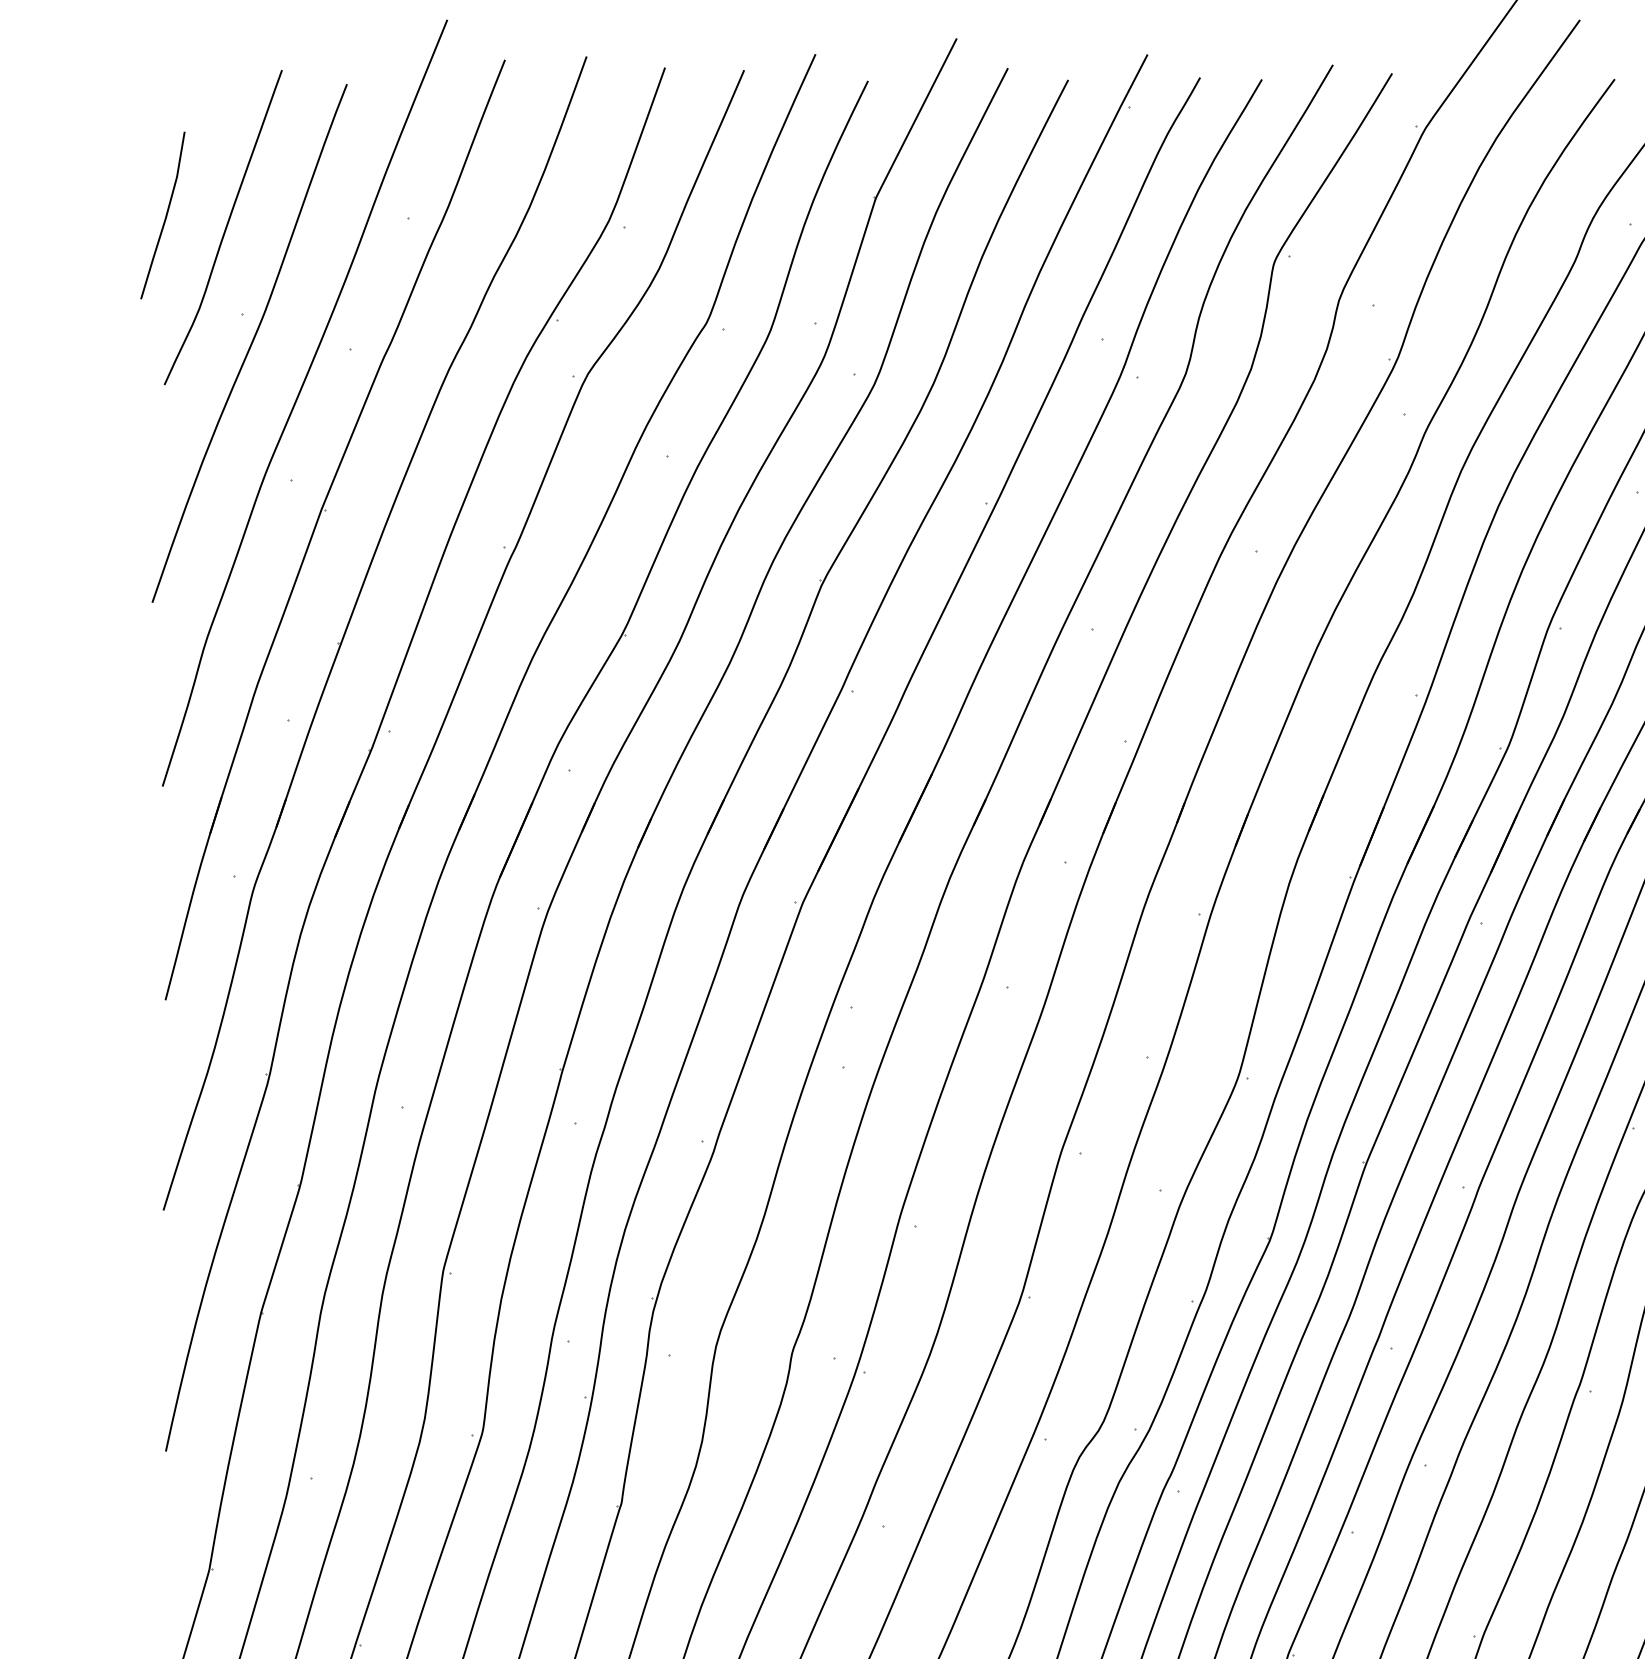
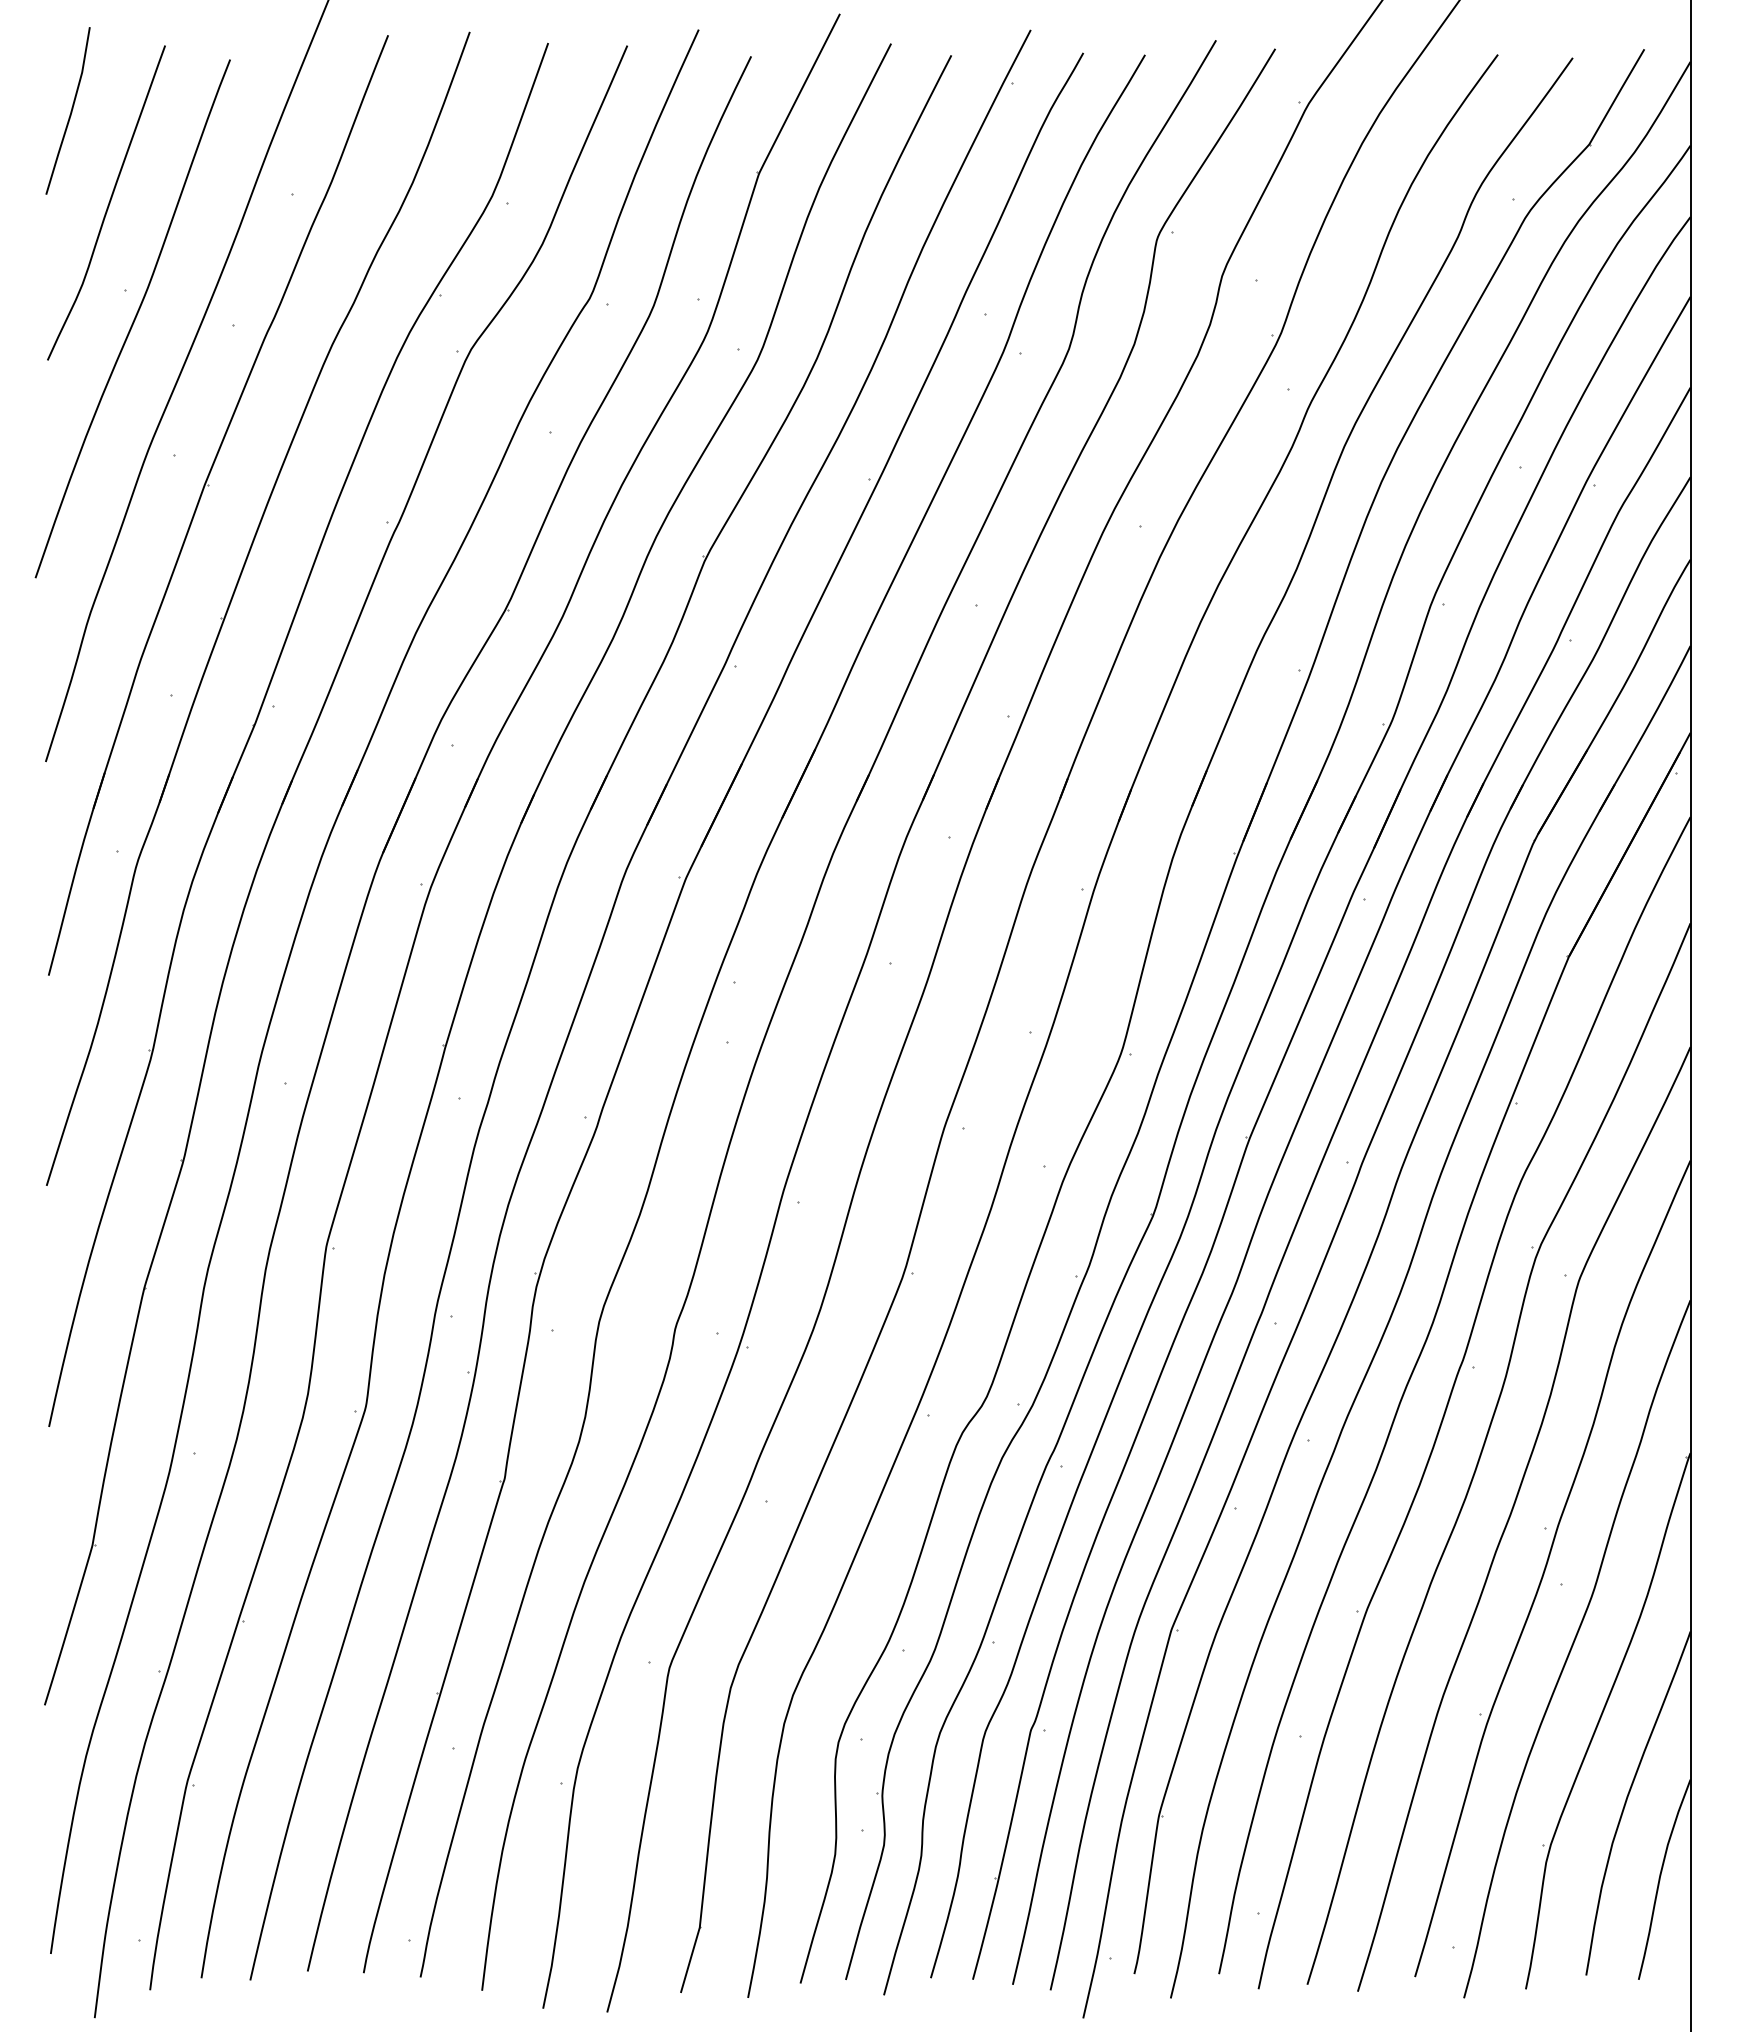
line: (165, 216) -> (70, 111), moved

